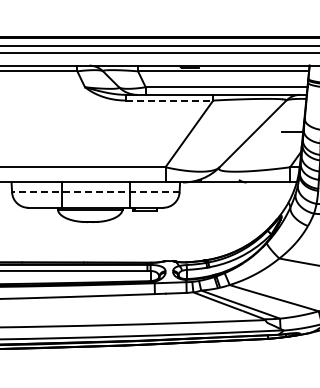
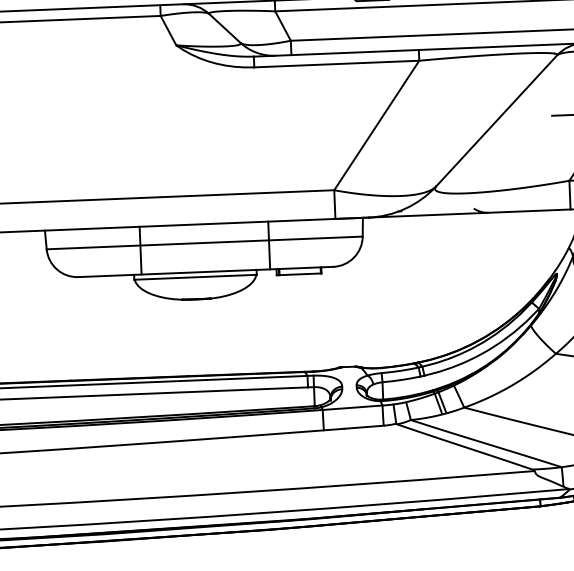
line: (169, 100) -> (336, 63), dashed -> solid
line: (95, 192) -> (204, 243), dashed -> solid

